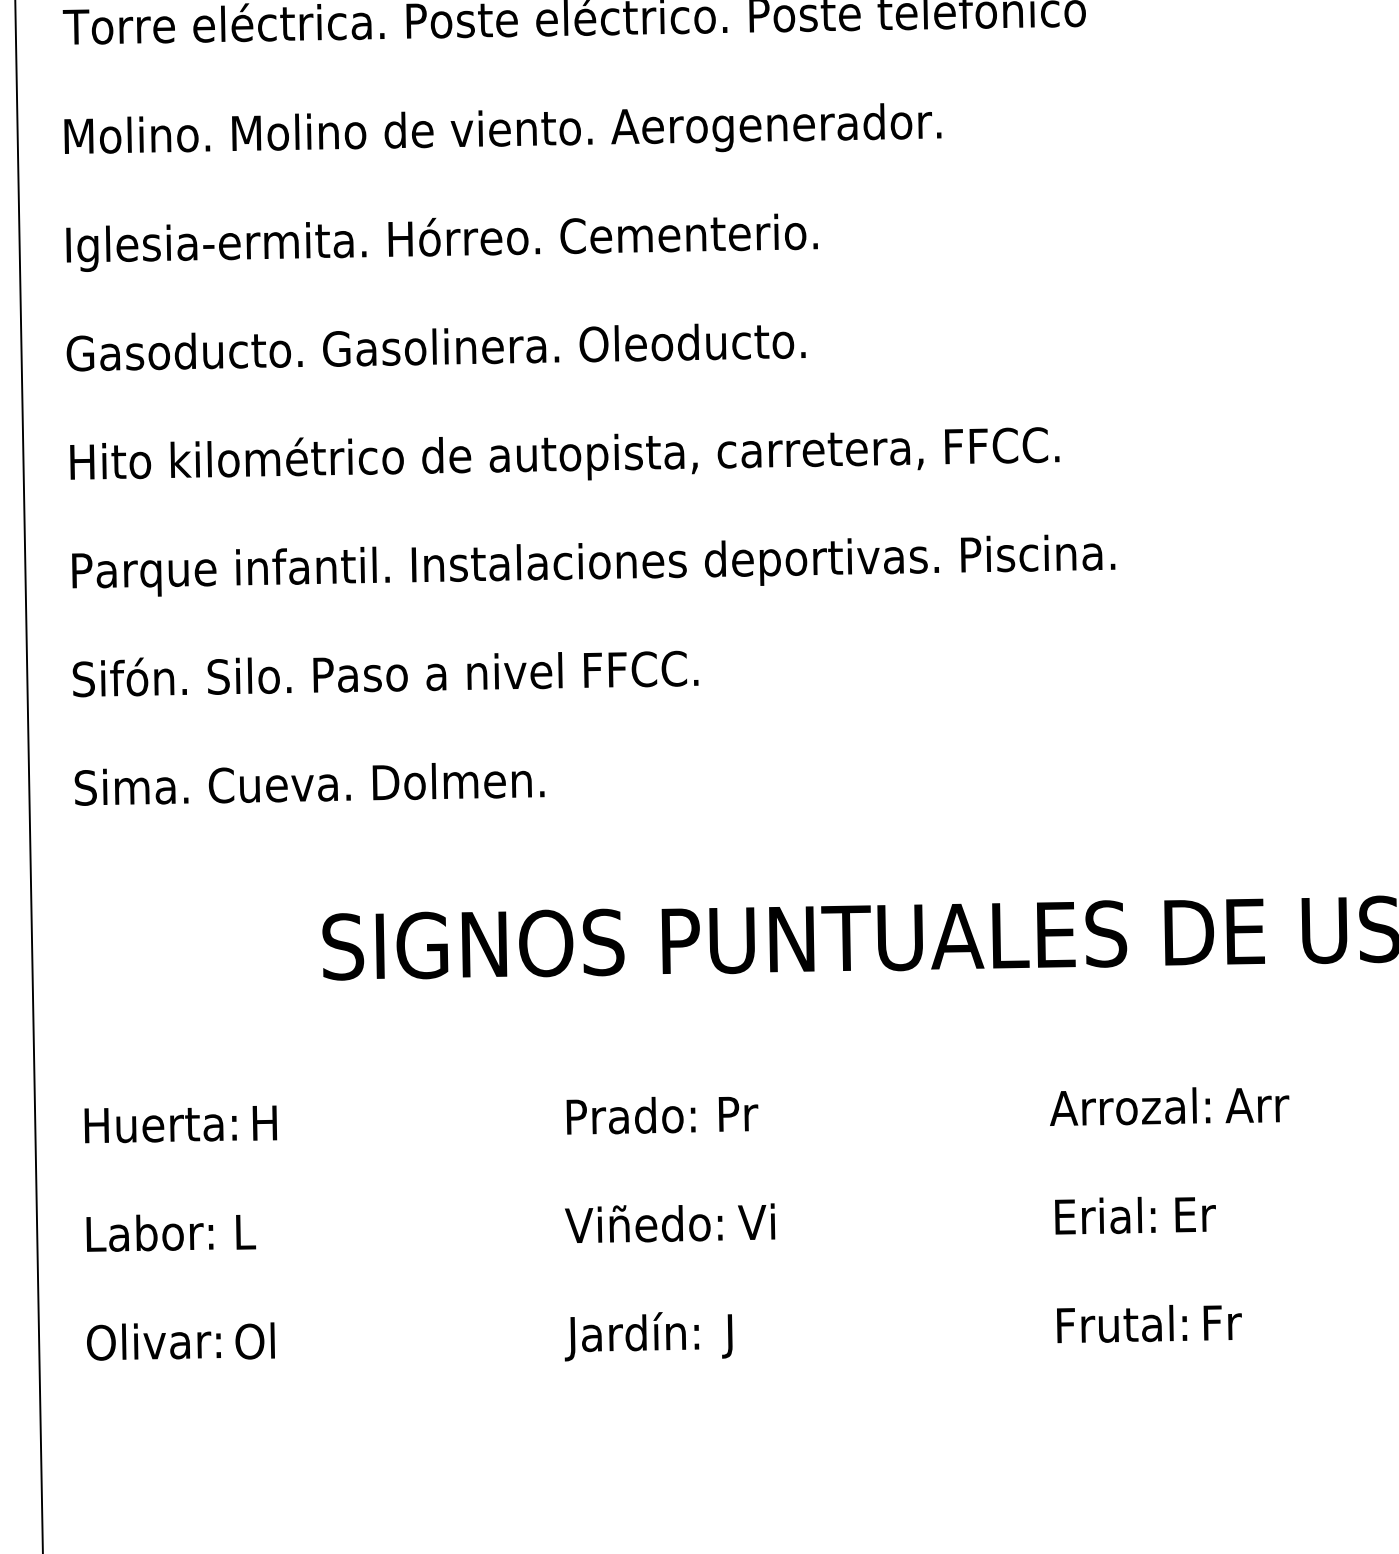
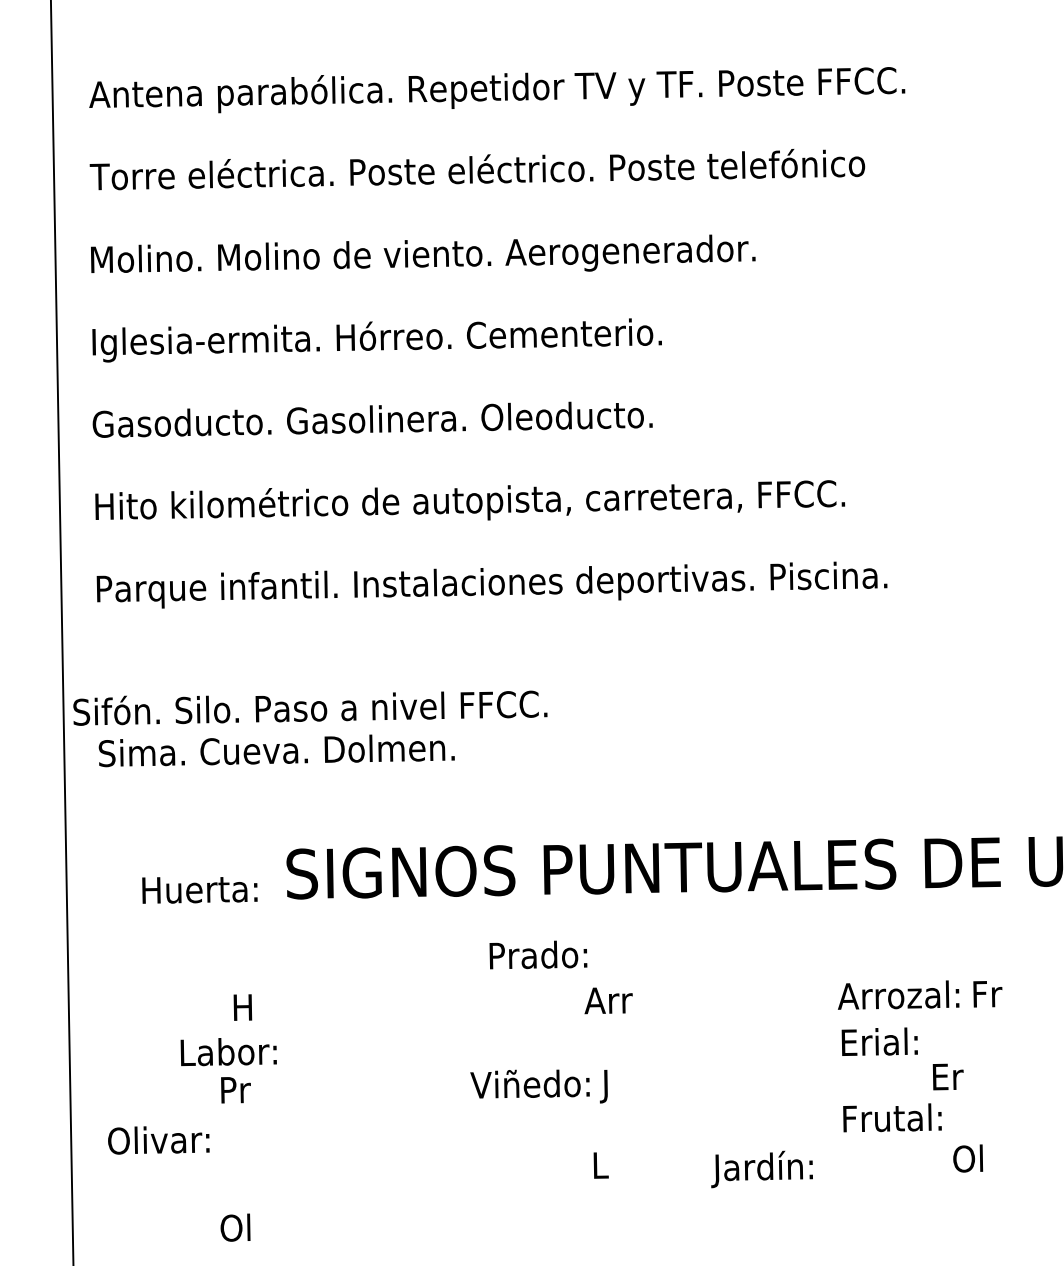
text: (385, 673) -> (310, 707), moved
text: (1257, 1105) -> (995, 994), Arr -> Fr
text: (747, 1113) -> (608, 1000), Pr -> Arr
text: (631, 1115) -> (538, 954), moved
text: (160, 1125) -> (199, 890), moved
text: (1104, 1215) -> (879, 1041), moved
text: (755, 1225) -> (614, 1085), Vi -> J
text: (257, 1232) -> (237, 1090), L -> Pr
text: (149, 1233) -> (228, 1052), moved
text: (1222, 1322) -> (968, 1158), Fr -> Ol
text: (1122, 1323) -> (892, 1117), moved
text: (631, 1336) -> (761, 1169), moved
text: (255, 1340) -> (235, 1227), moved
text: (153, 1342) -> (158, 1140), moved
text: (734, 1351) -> (598, 1180), J -> L

